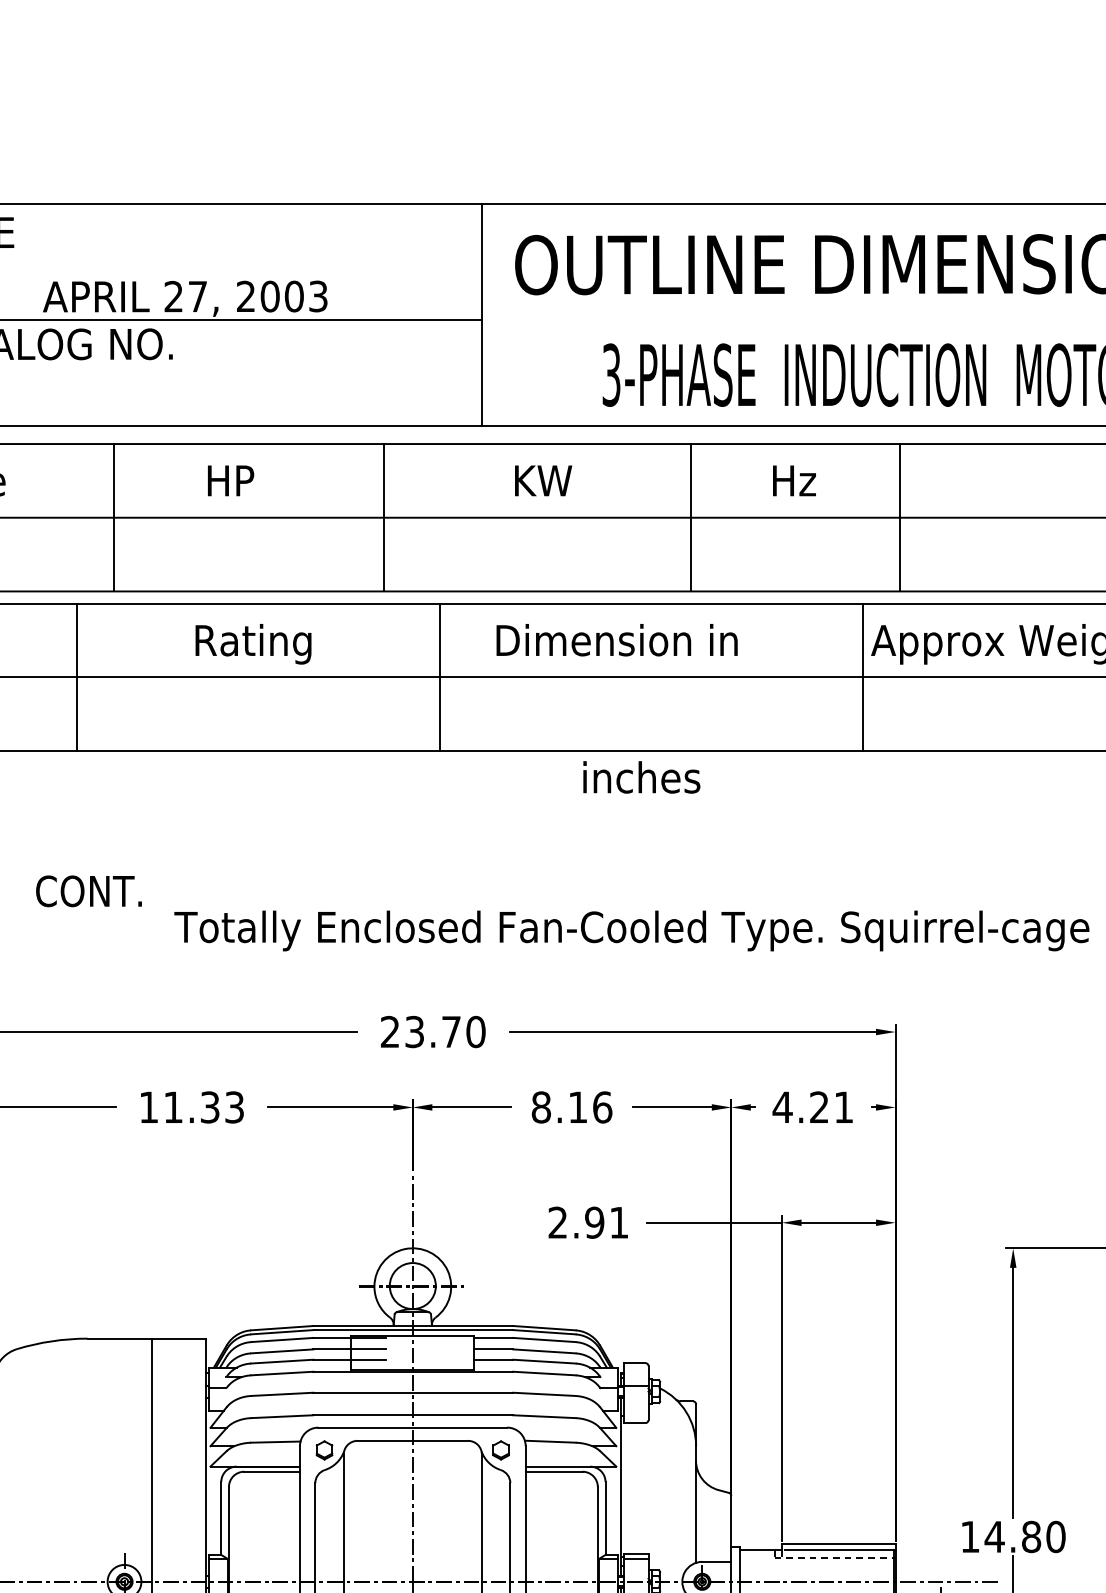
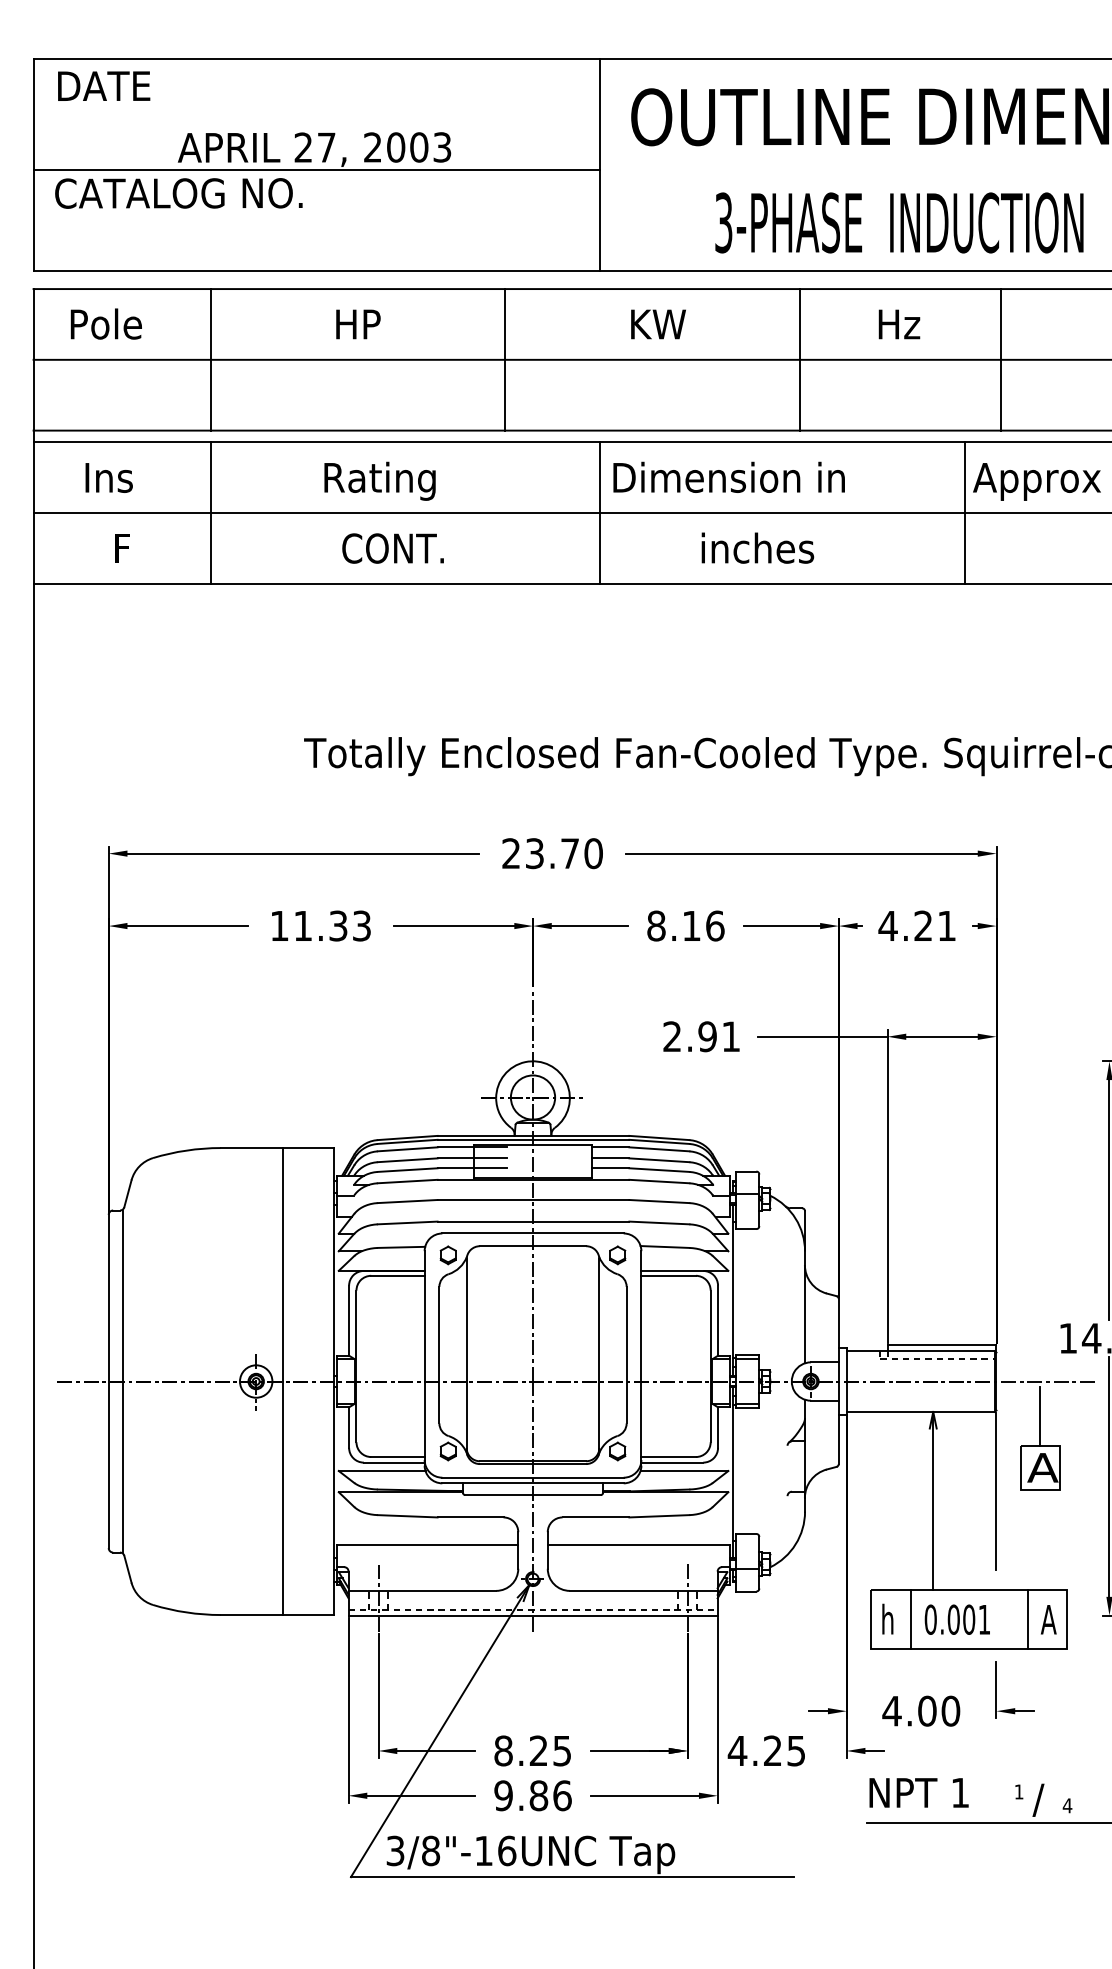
line: (114, 517) -> (210, 359), moved
line: (439, 676) -> (599, 512), moved
text: (641, 776) -> (757, 547), moved
text: (88, 891) -> (392, 548), moved

